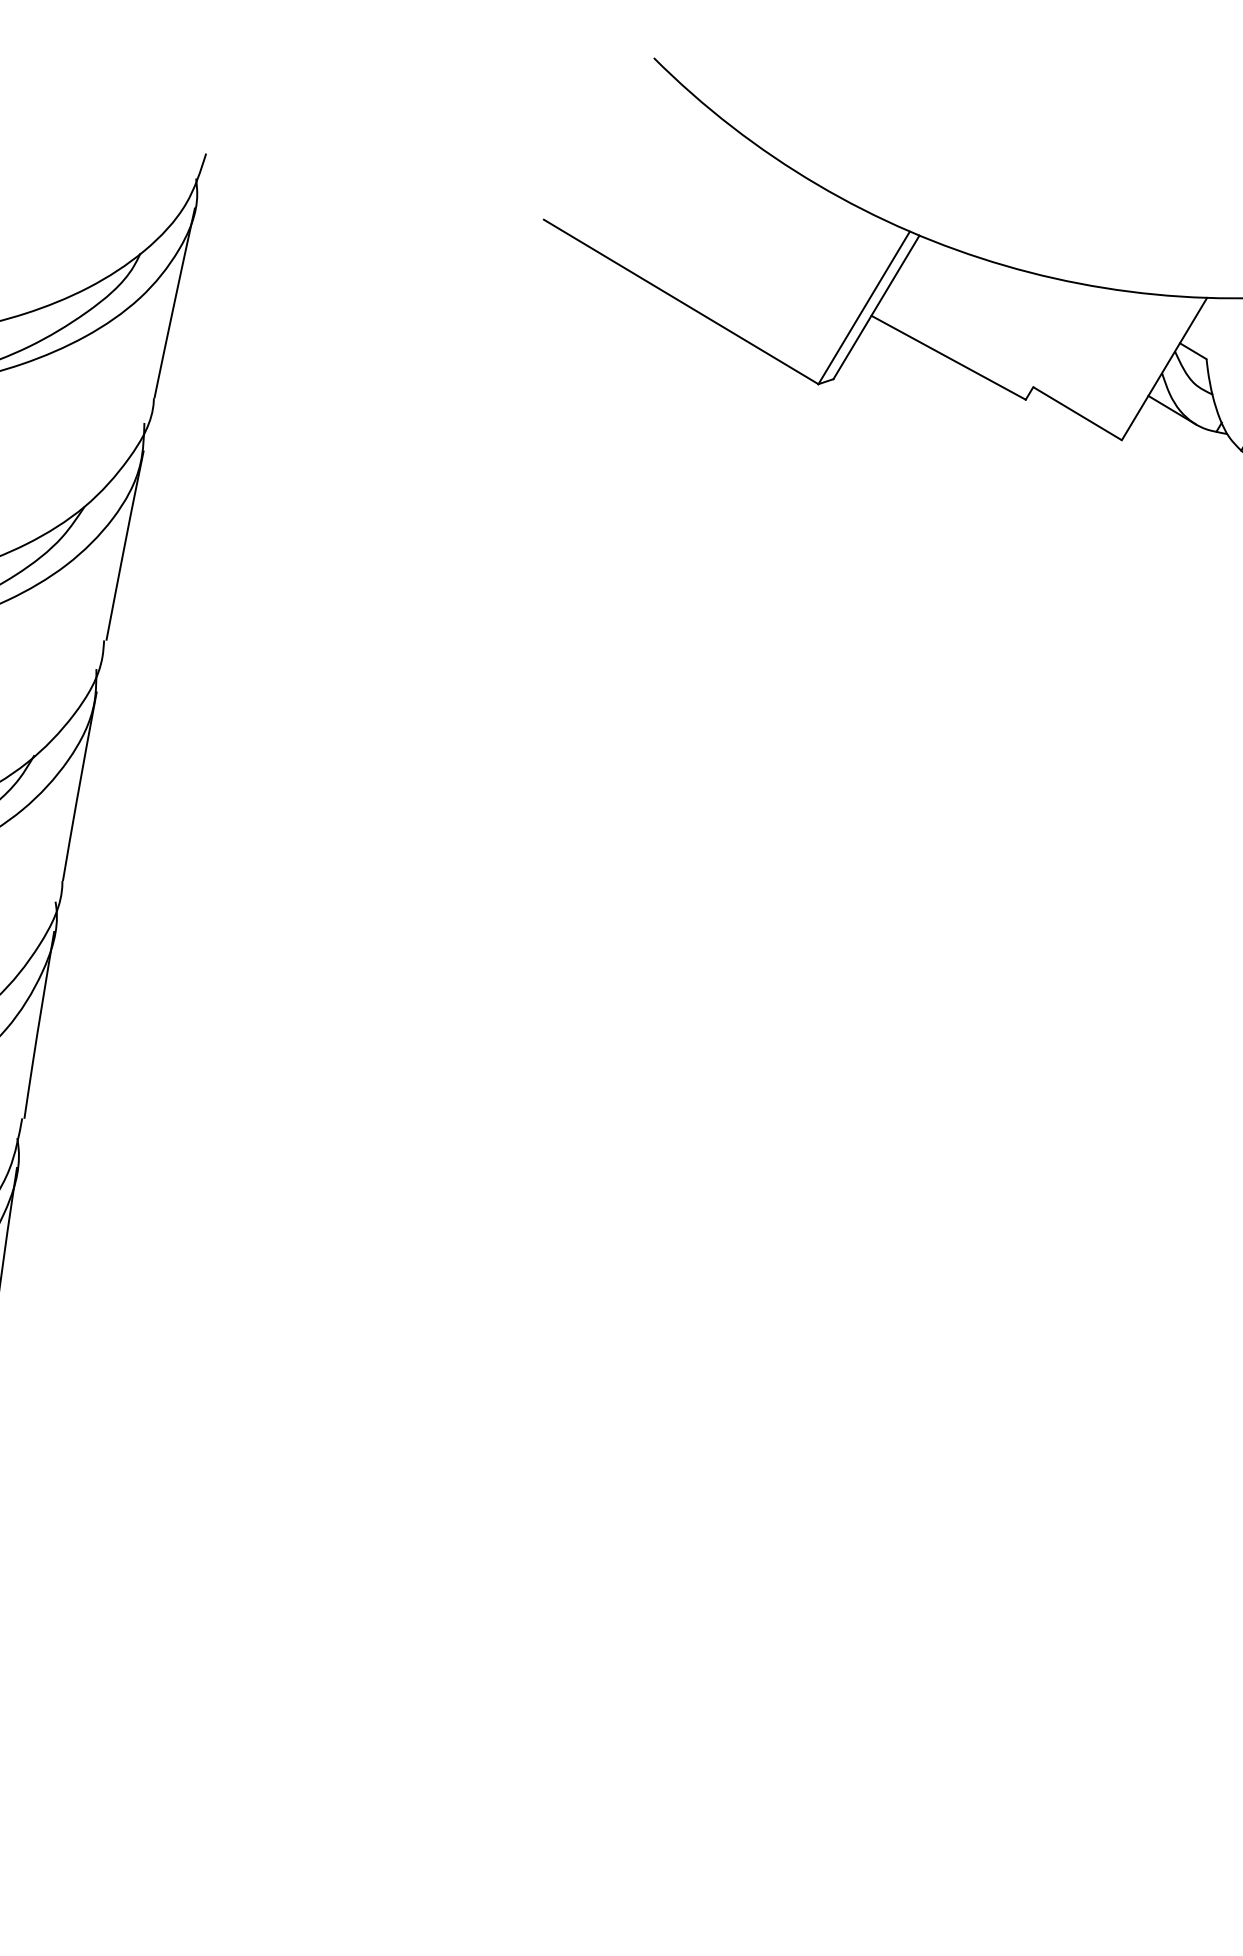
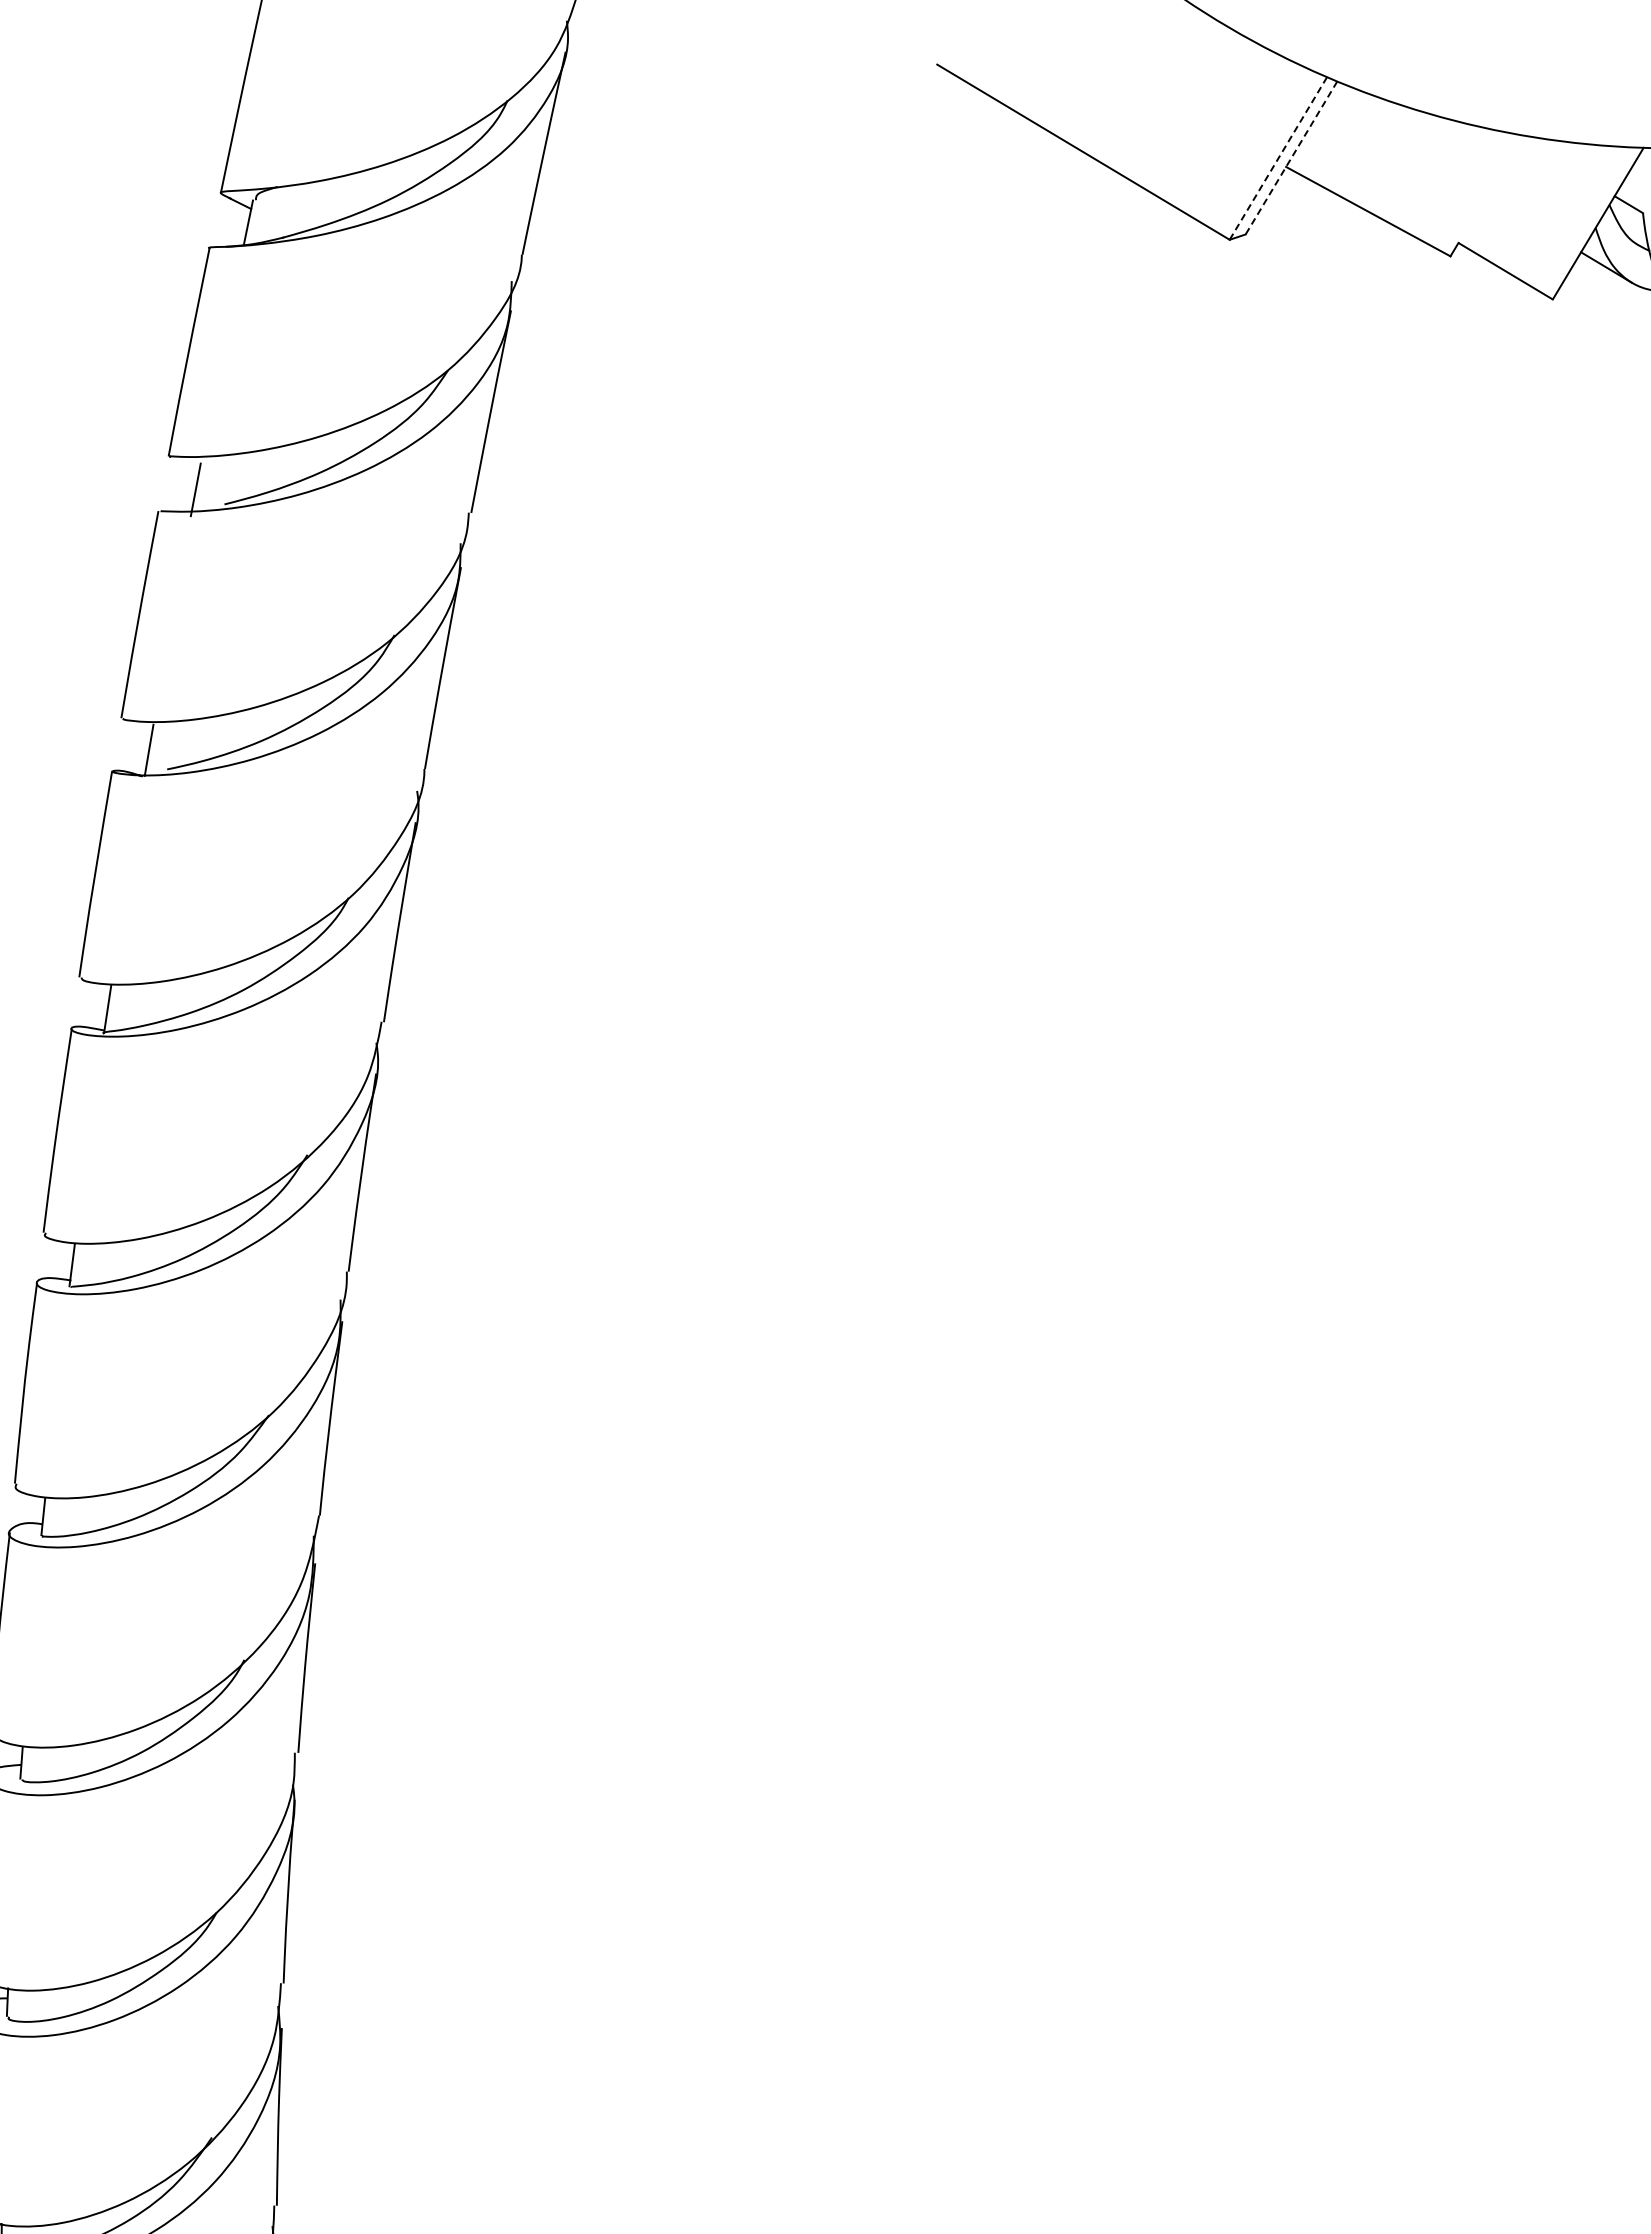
line: (864, 307) -> (1278, 158), solid -> dashed
line: (876, 307) -> (1291, 158), solid -> dashed

